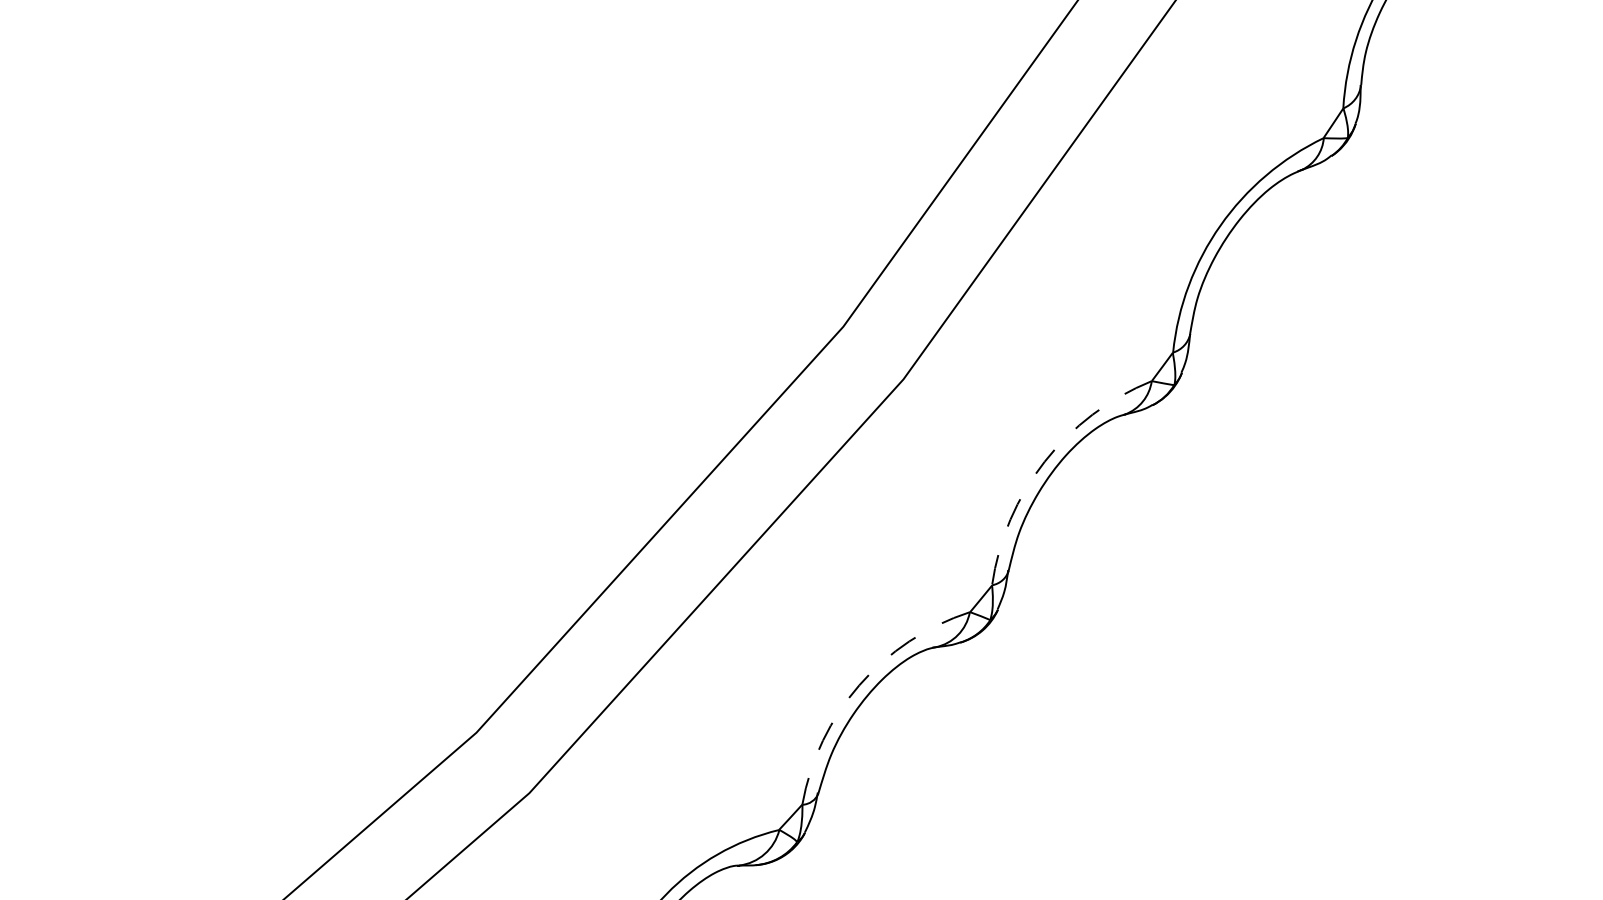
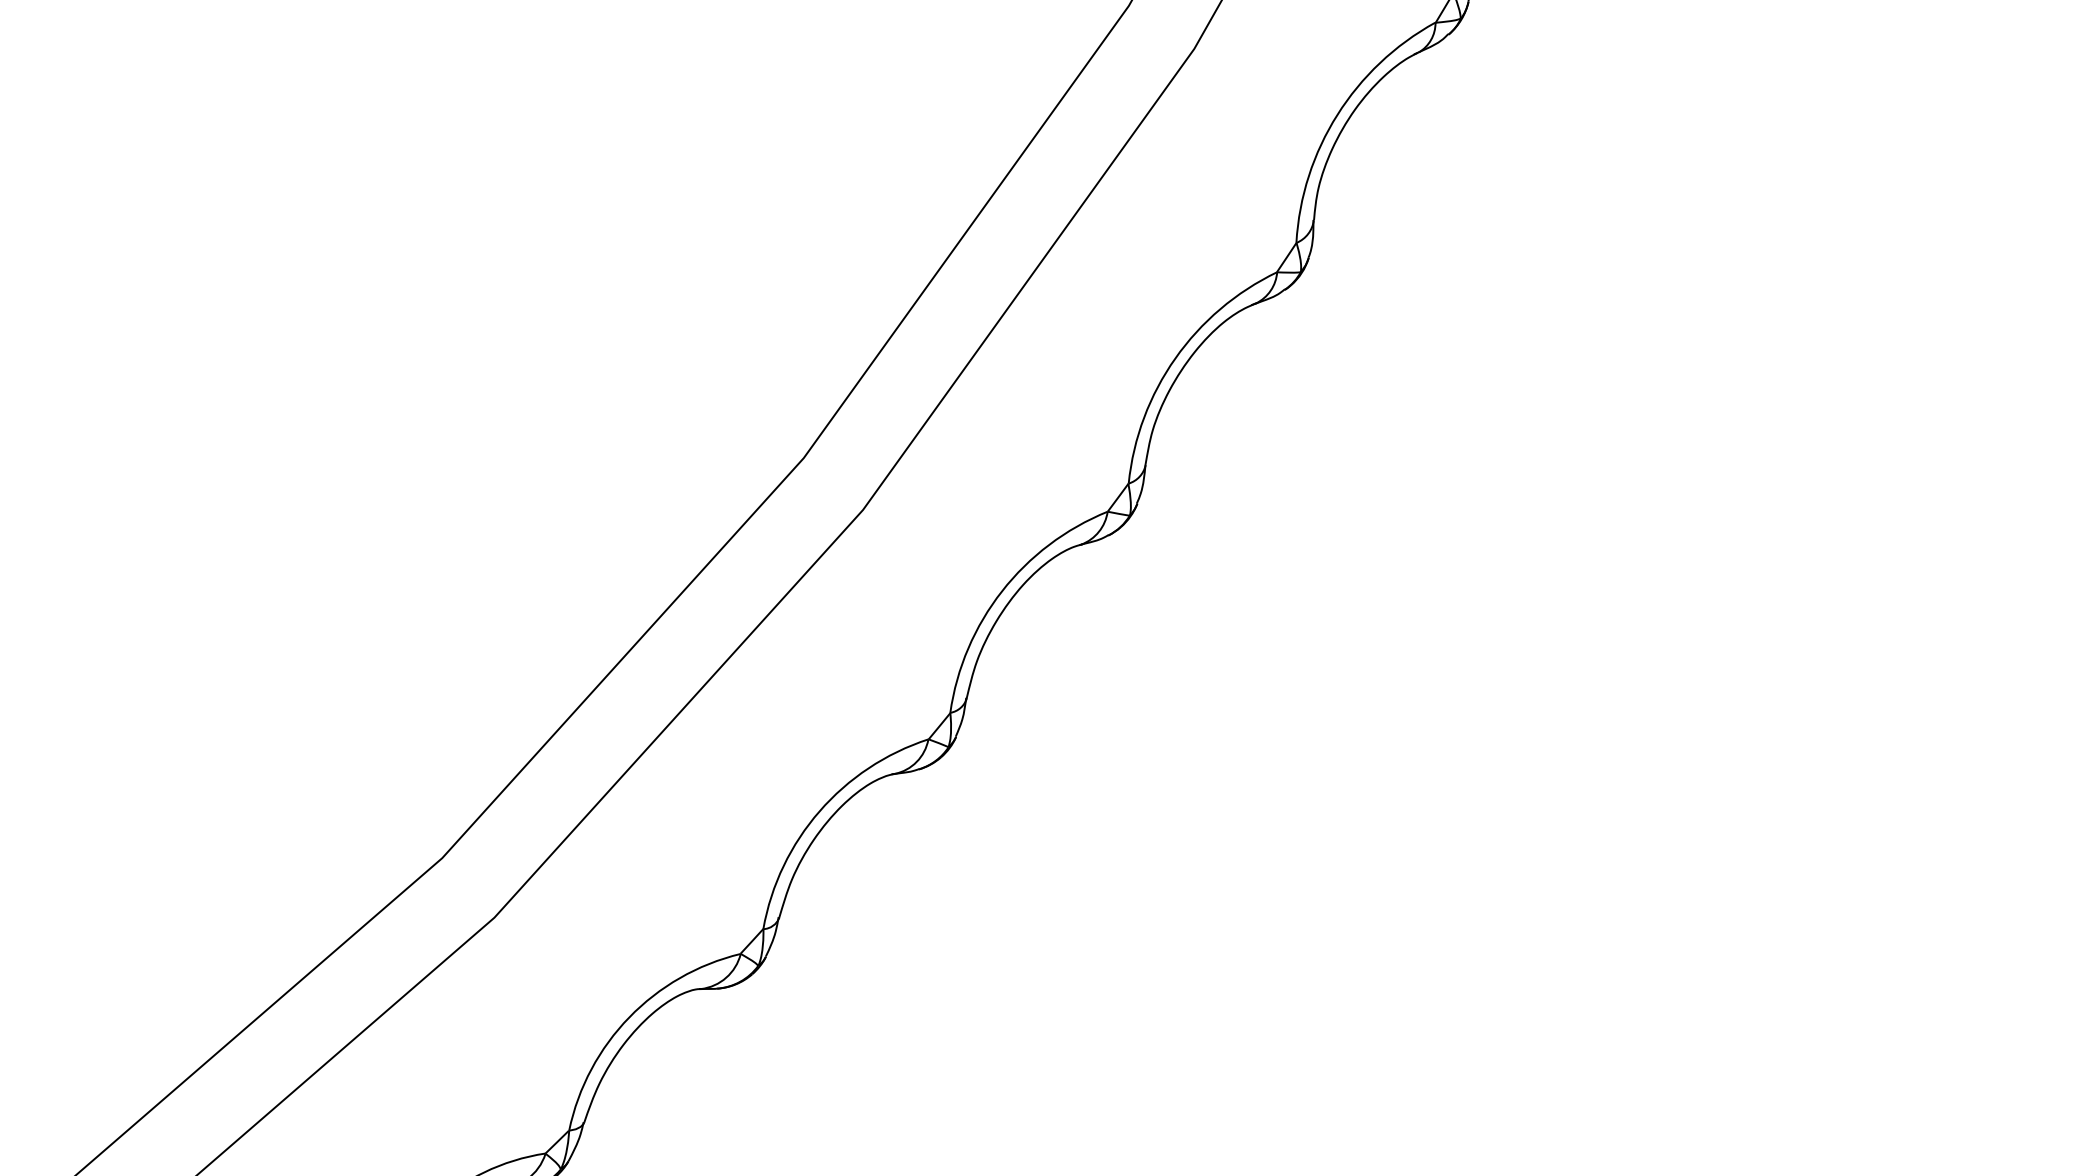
arc: (1045, 462) -> (1002, 591), dashed -> solid
arc: (859, 685) -> (819, 811), dashed -> solid

